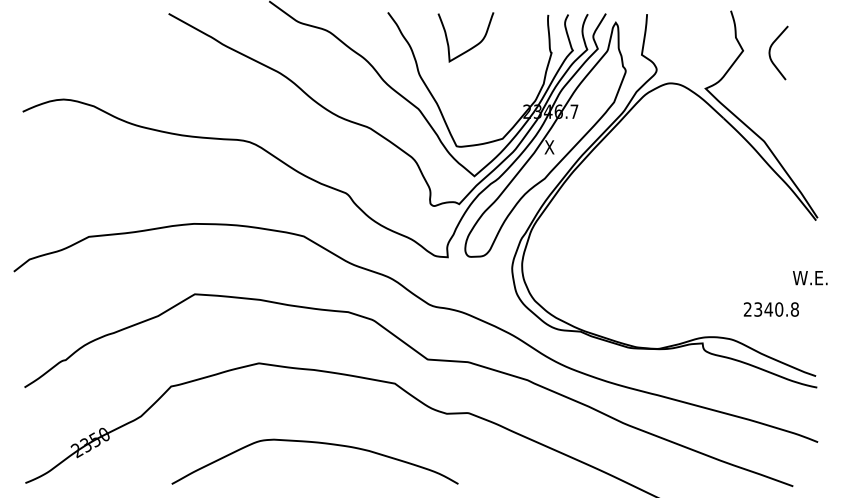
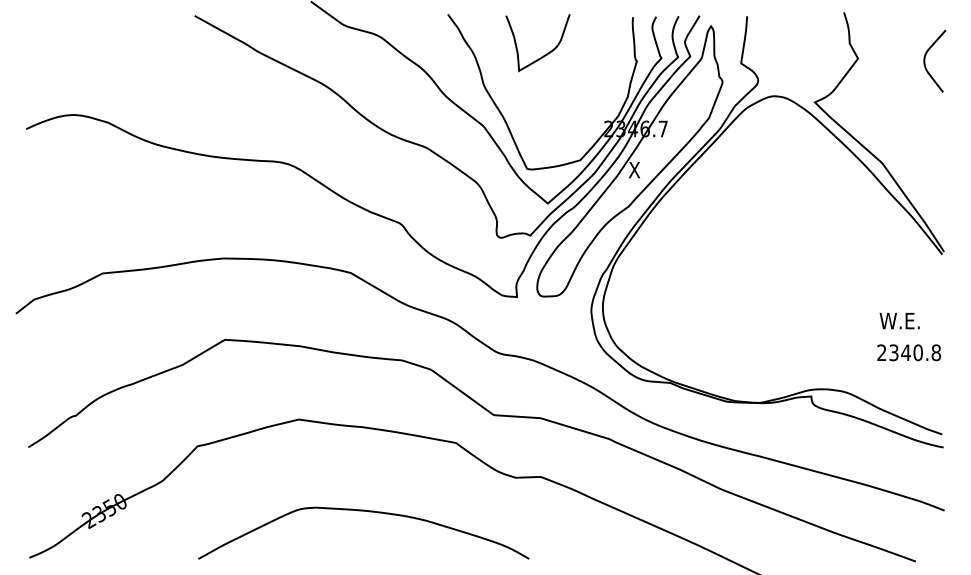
curve: (770, 52) -> (925, 60), moved
text: (810, 278) -> (900, 321), moved
text: (770, 309) -> (908, 352), moved

